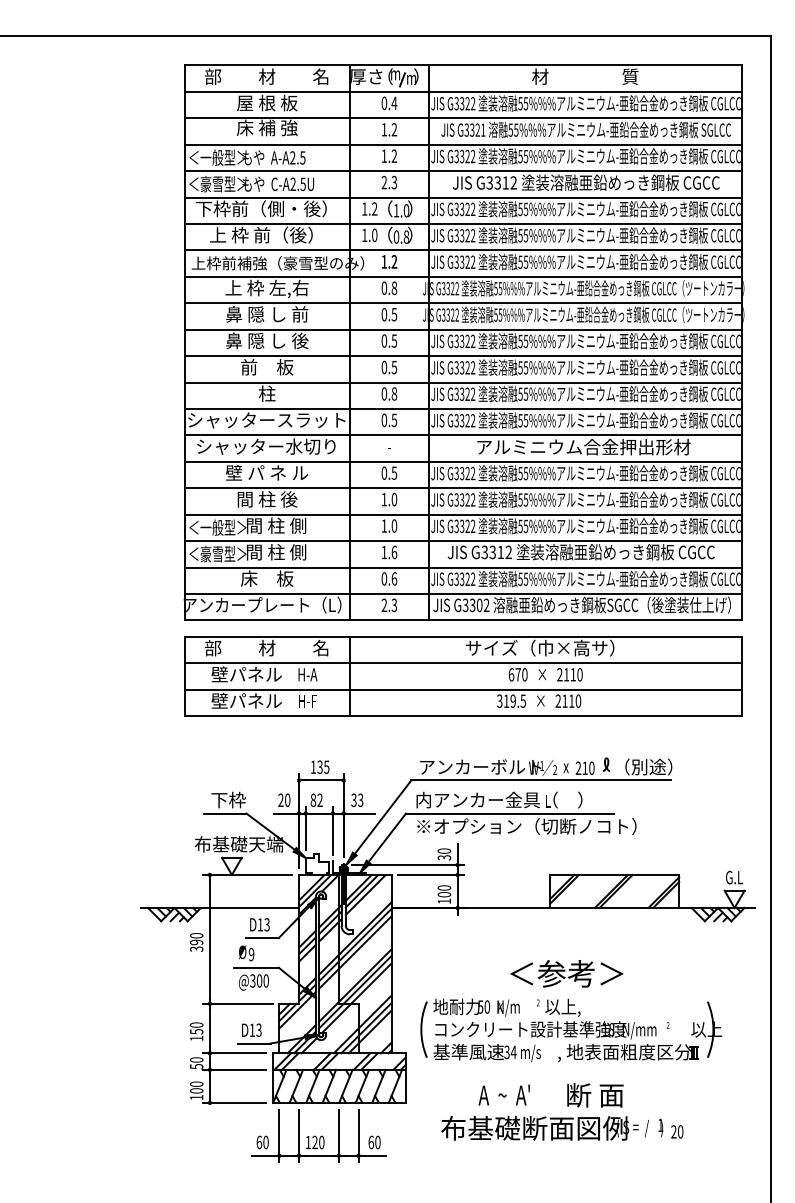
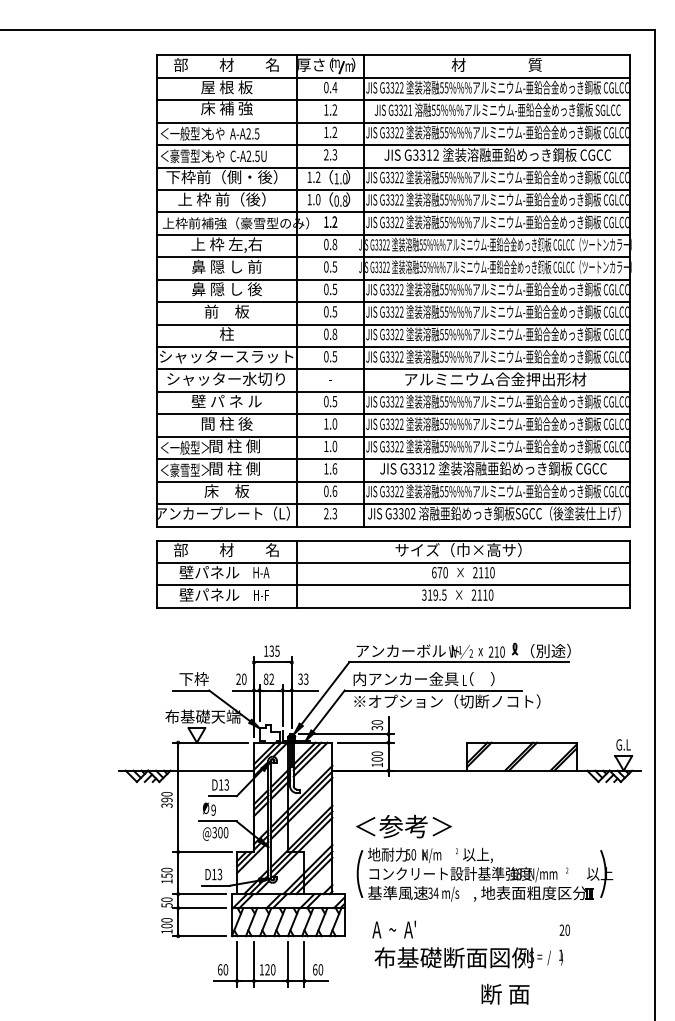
text: (566, 973) -> (403, 826), moved
text: (503, 1094) -> (393, 929), moved
text: (595, 1095) -> (505, 994), moved
text: (677, 1131) -> (565, 929), moved

